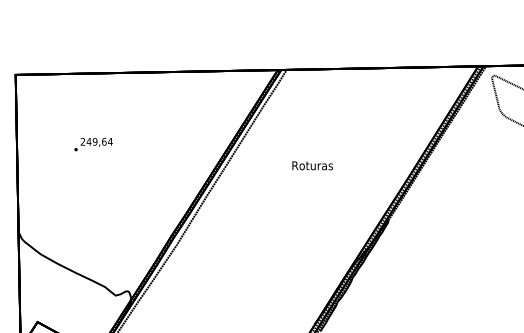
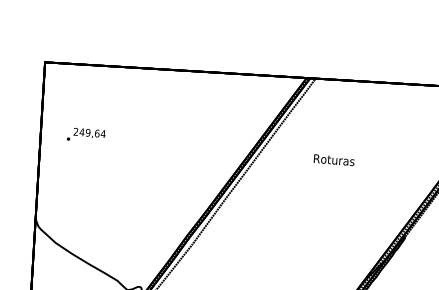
text: (93, 144) -> (86, 135), moved
text: (312, 165) -> (334, 159), moved

